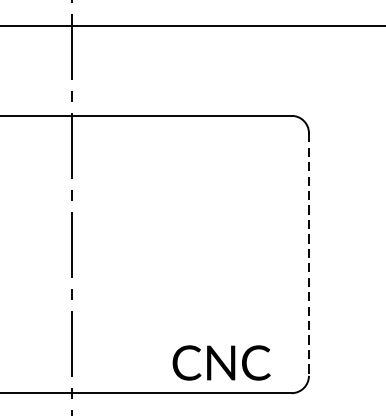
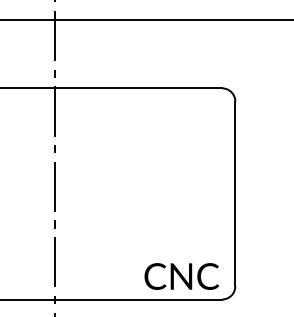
line: (309, 255) -> (235, 194), dashed -> solid
text: (221, 362) -> (181, 276), moved

